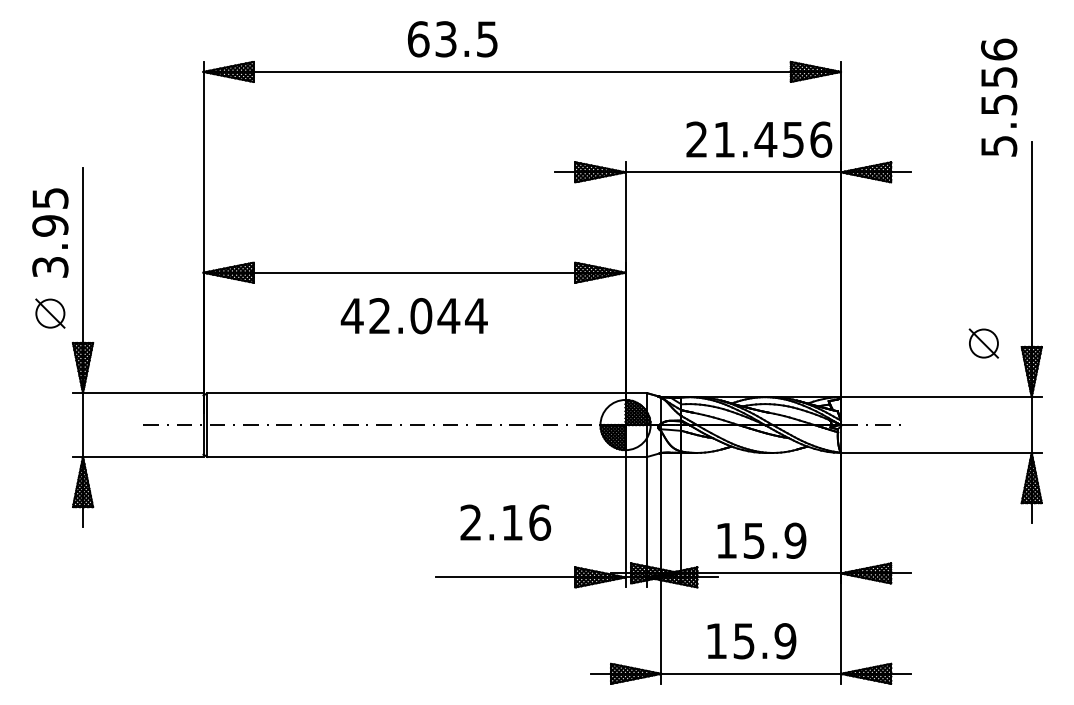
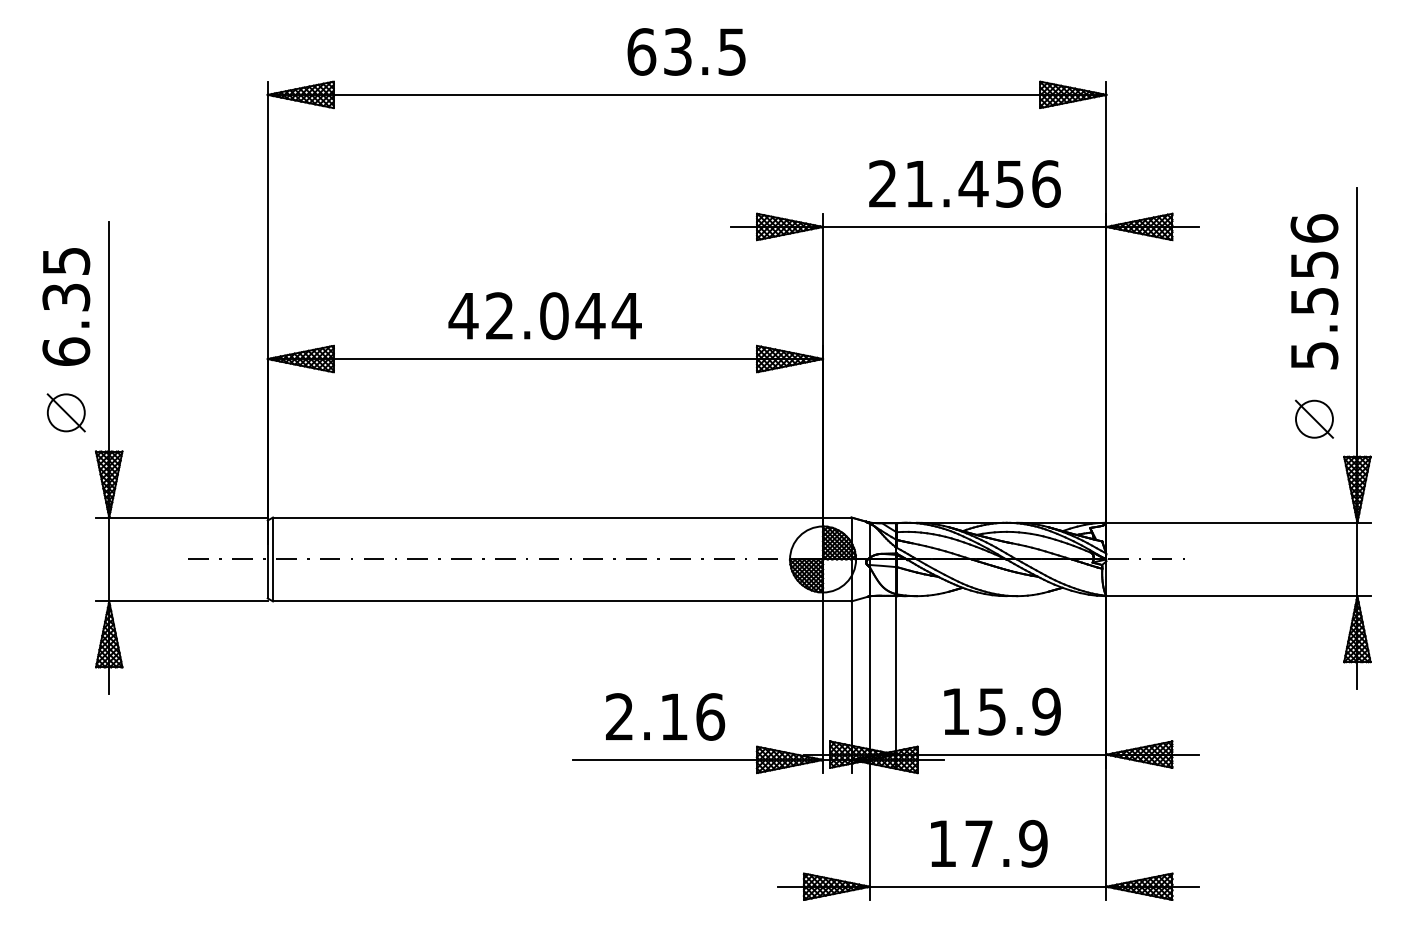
text: (452, 38) -> (686, 51), moved
text: (999, 97) -> (1314, 291), moved
text: (758, 139) -> (964, 183), moved
text: (50, 246) -> (66, 324), 3.95 -> 6.35
text: (413, 316) -> (544, 316), moved
part: (983, 342) -> (1313, 418), moved
text: (505, 522) -> (665, 716), moved
text: (743, 640) -> (978, 843), 15.9 -> 17.9

